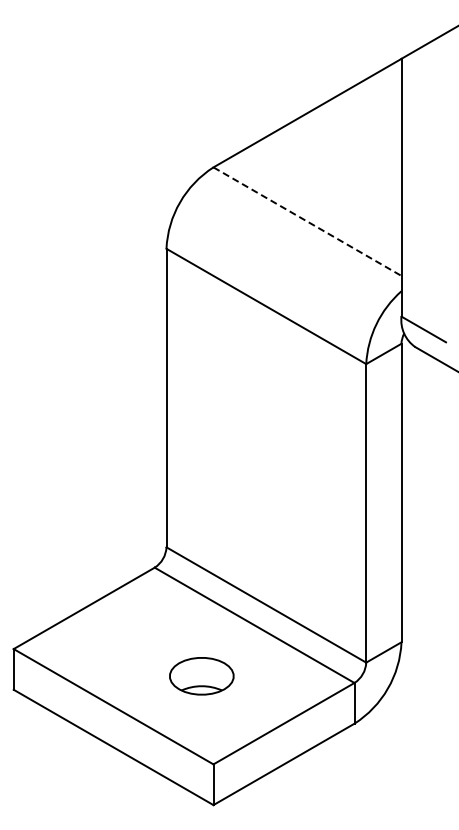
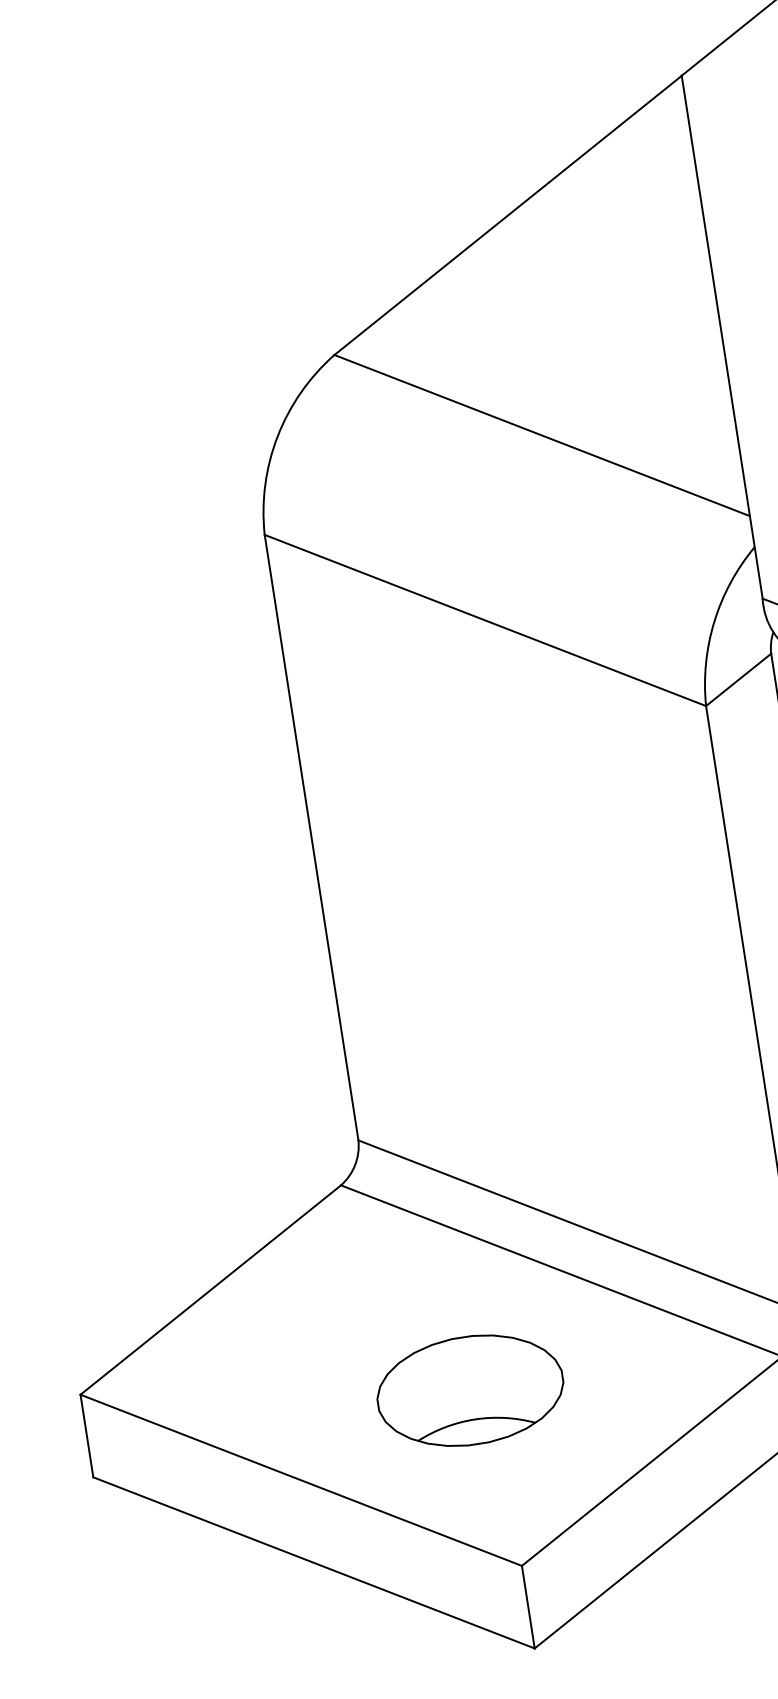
line: (307, 221) -> (542, 435), dashed -> solid
part: (201, 676) -> (470, 1391), size x1.43

